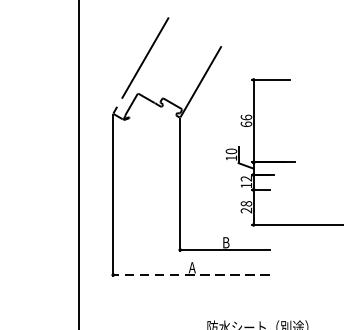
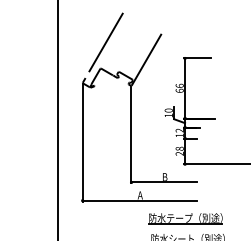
line: (191, 274) -> (139, 200), dashed -> solid
part: (254, 299) -> (185, 218), added

